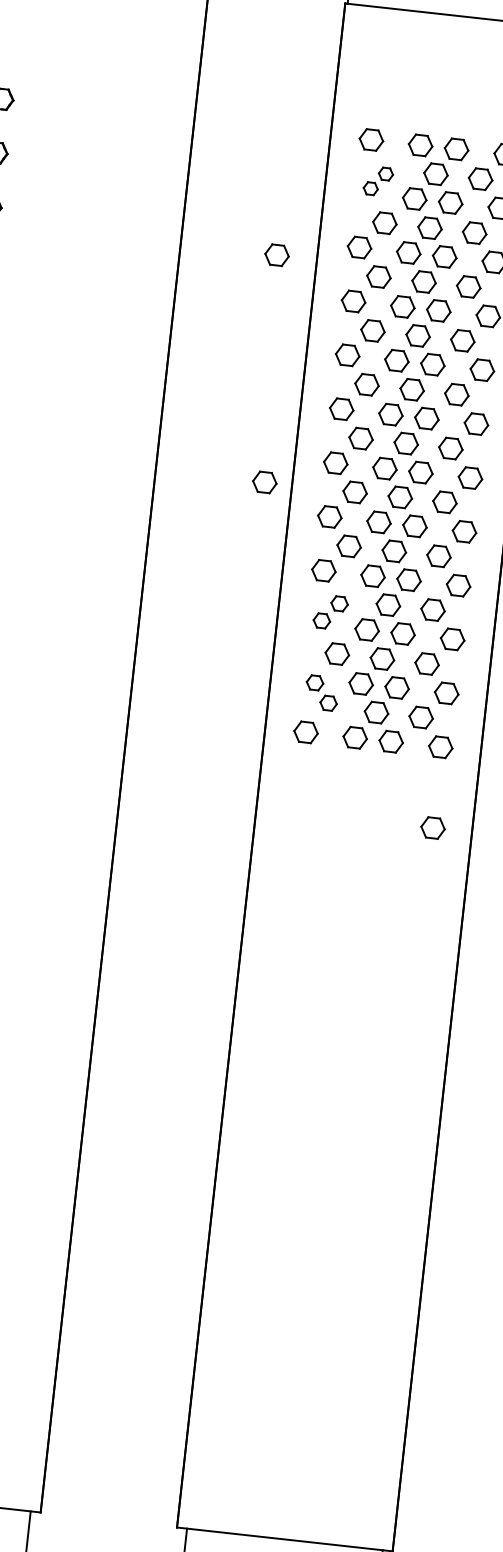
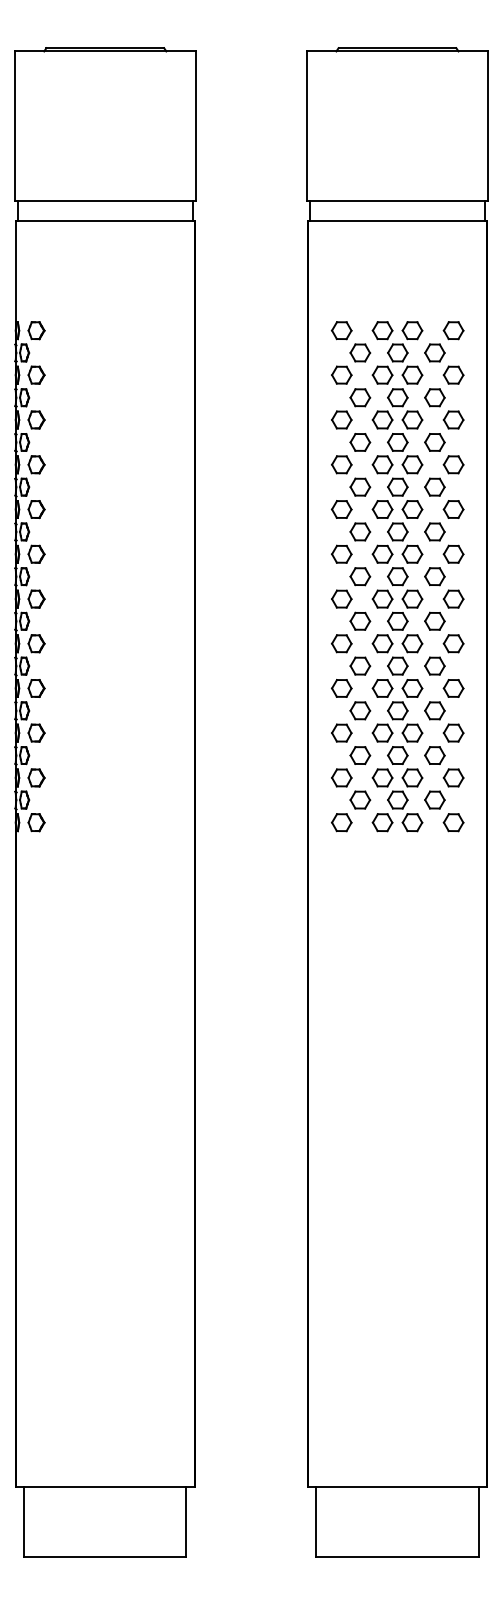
part: (378, 180) -> (351, 363), size x1.67
part: (276, 254) -> (274, 433), removed
part: (265, 481) -> (285, 620), removed
part: (331, 611) -> (351, 721), size x1.43
part: (322, 692) -> (351, 788), size x1.43
part: (432, 827) -> (454, 889), removed

